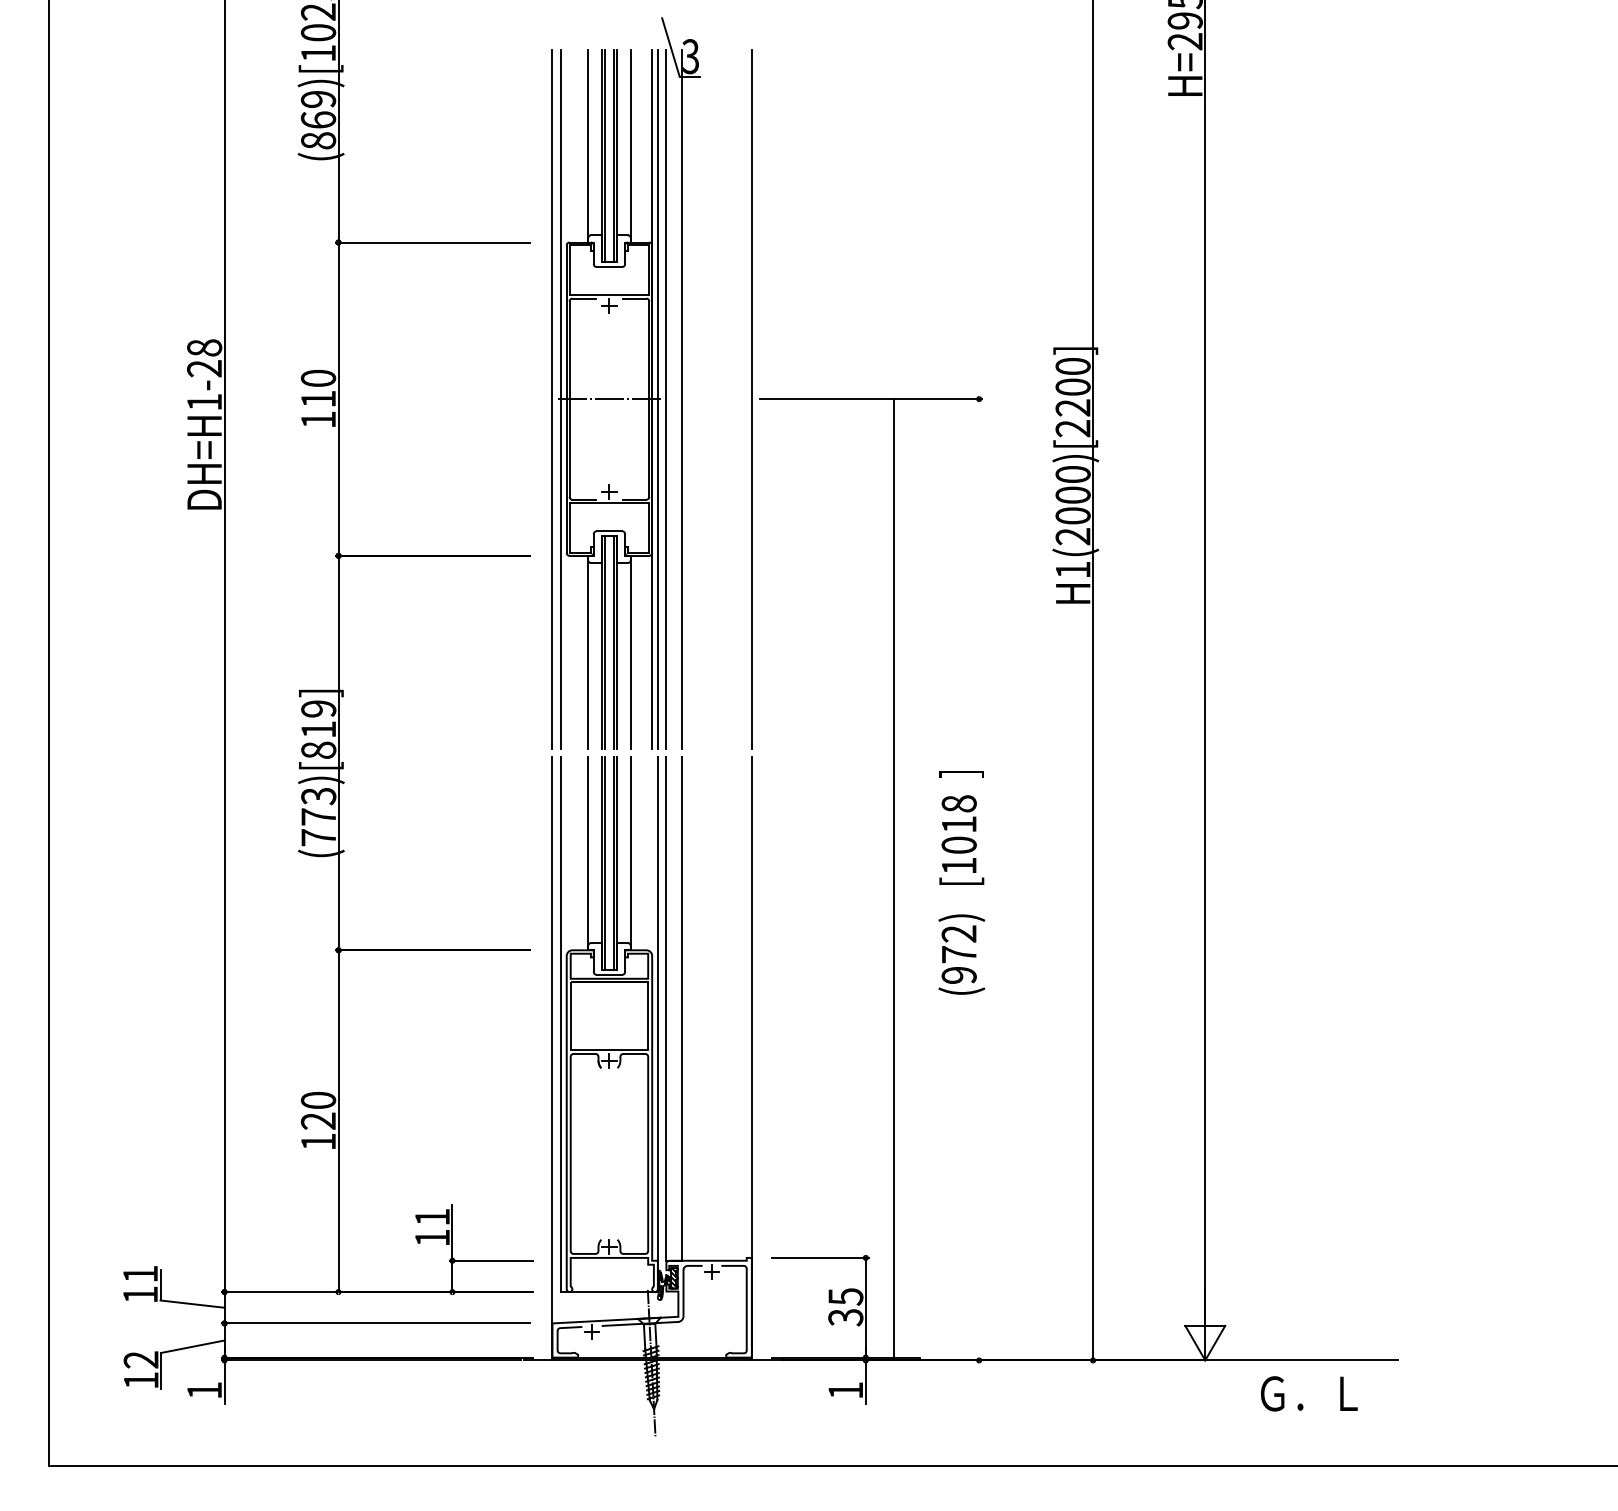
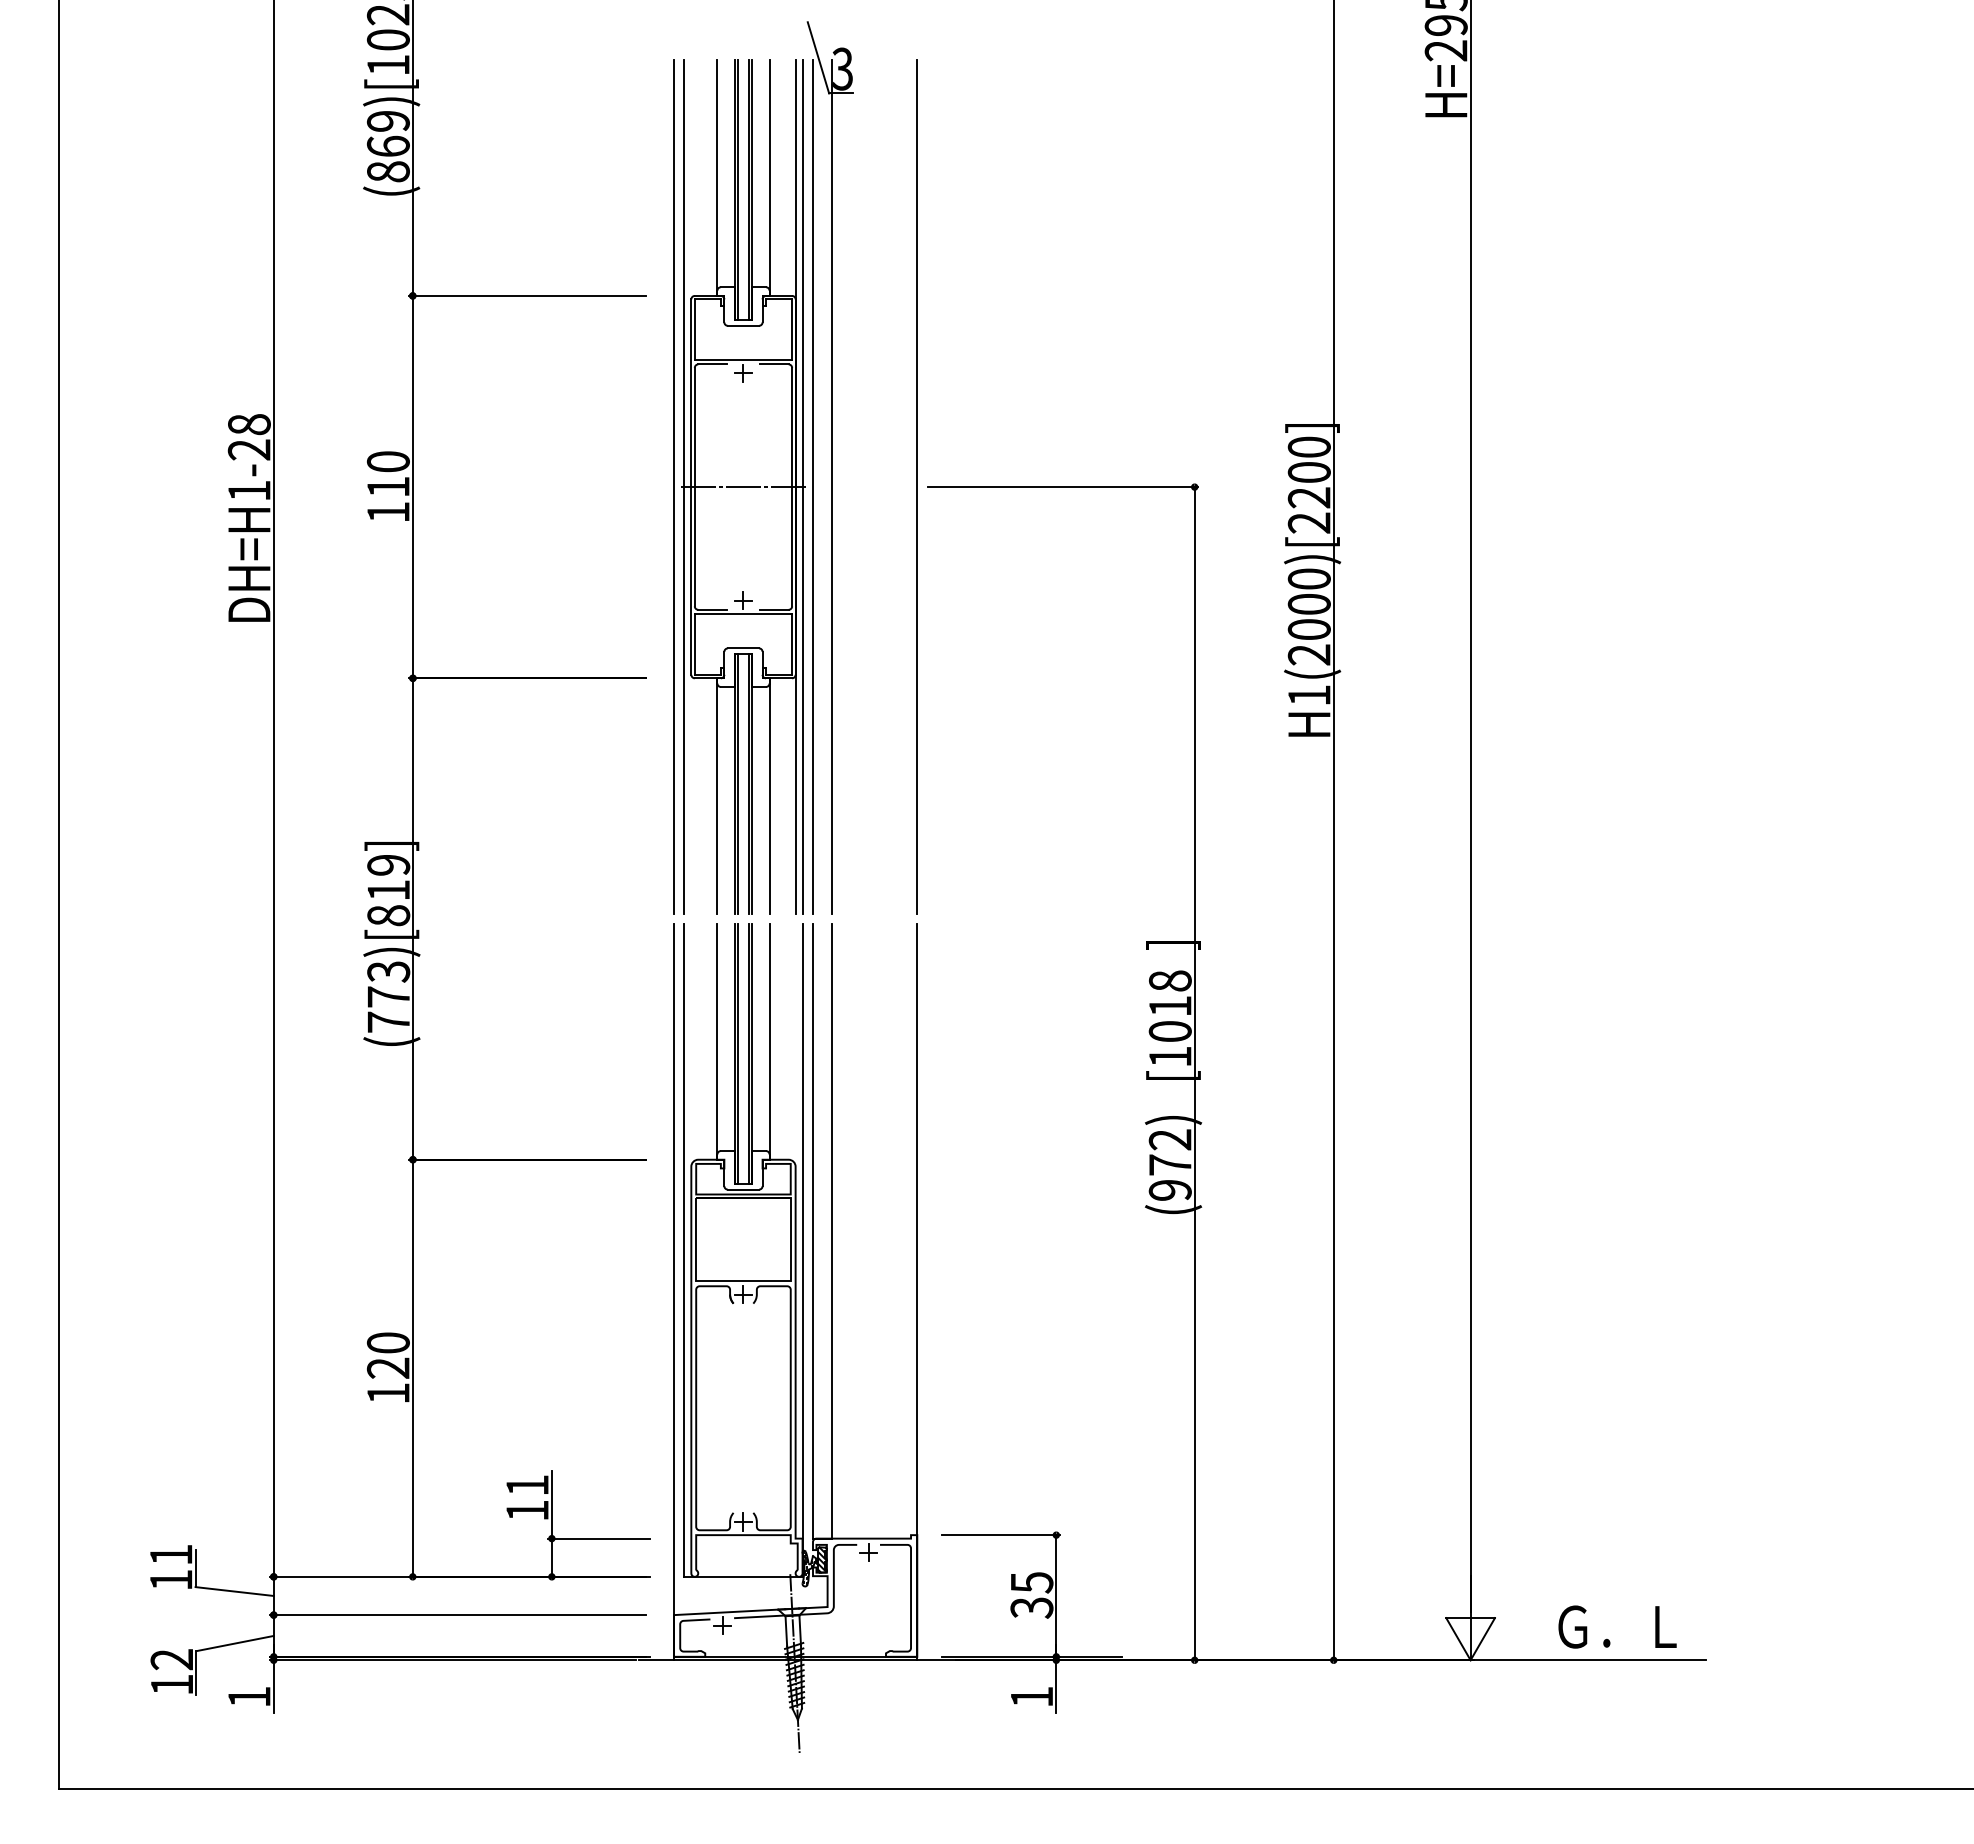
line: (893, 879) -> (1194, 1073), moved
text: (1309, 1393) -> (1617, 1626), moved

